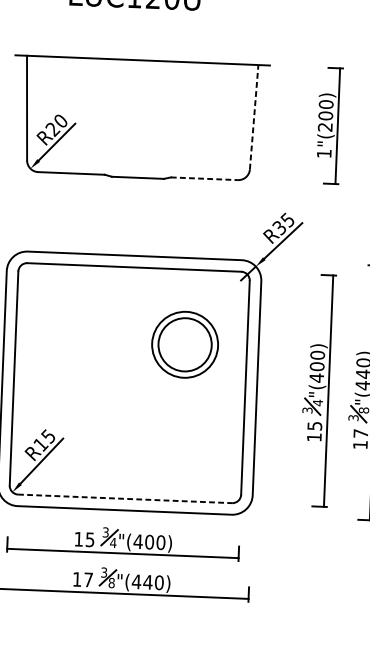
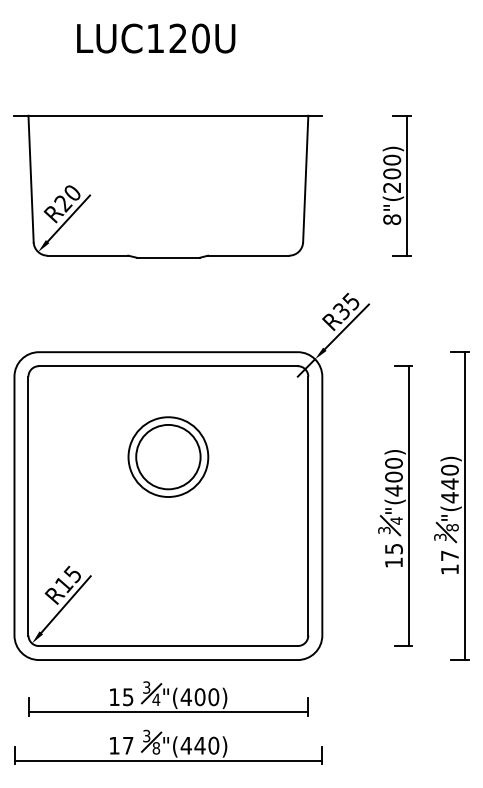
line: (253, 116) -> (305, 178), dashed -> solid
text: (324, 153) -> (392, 219), 1 -> 8
line: (204, 178) -> (248, 255), dashed -> solid
part: (185, 344) -> (168, 456), moved
line: (125, 499) -> (168, 646), dashed -> solid

